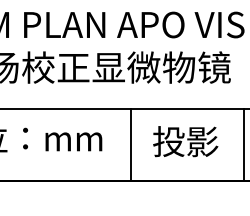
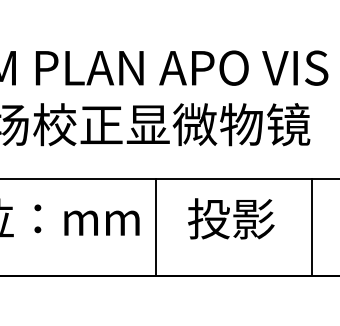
text: (185, 141) -> (231, 218), moved
line: (130, 145) -> (155, 227), moved
line: (244, 145) -> (312, 227), moved

